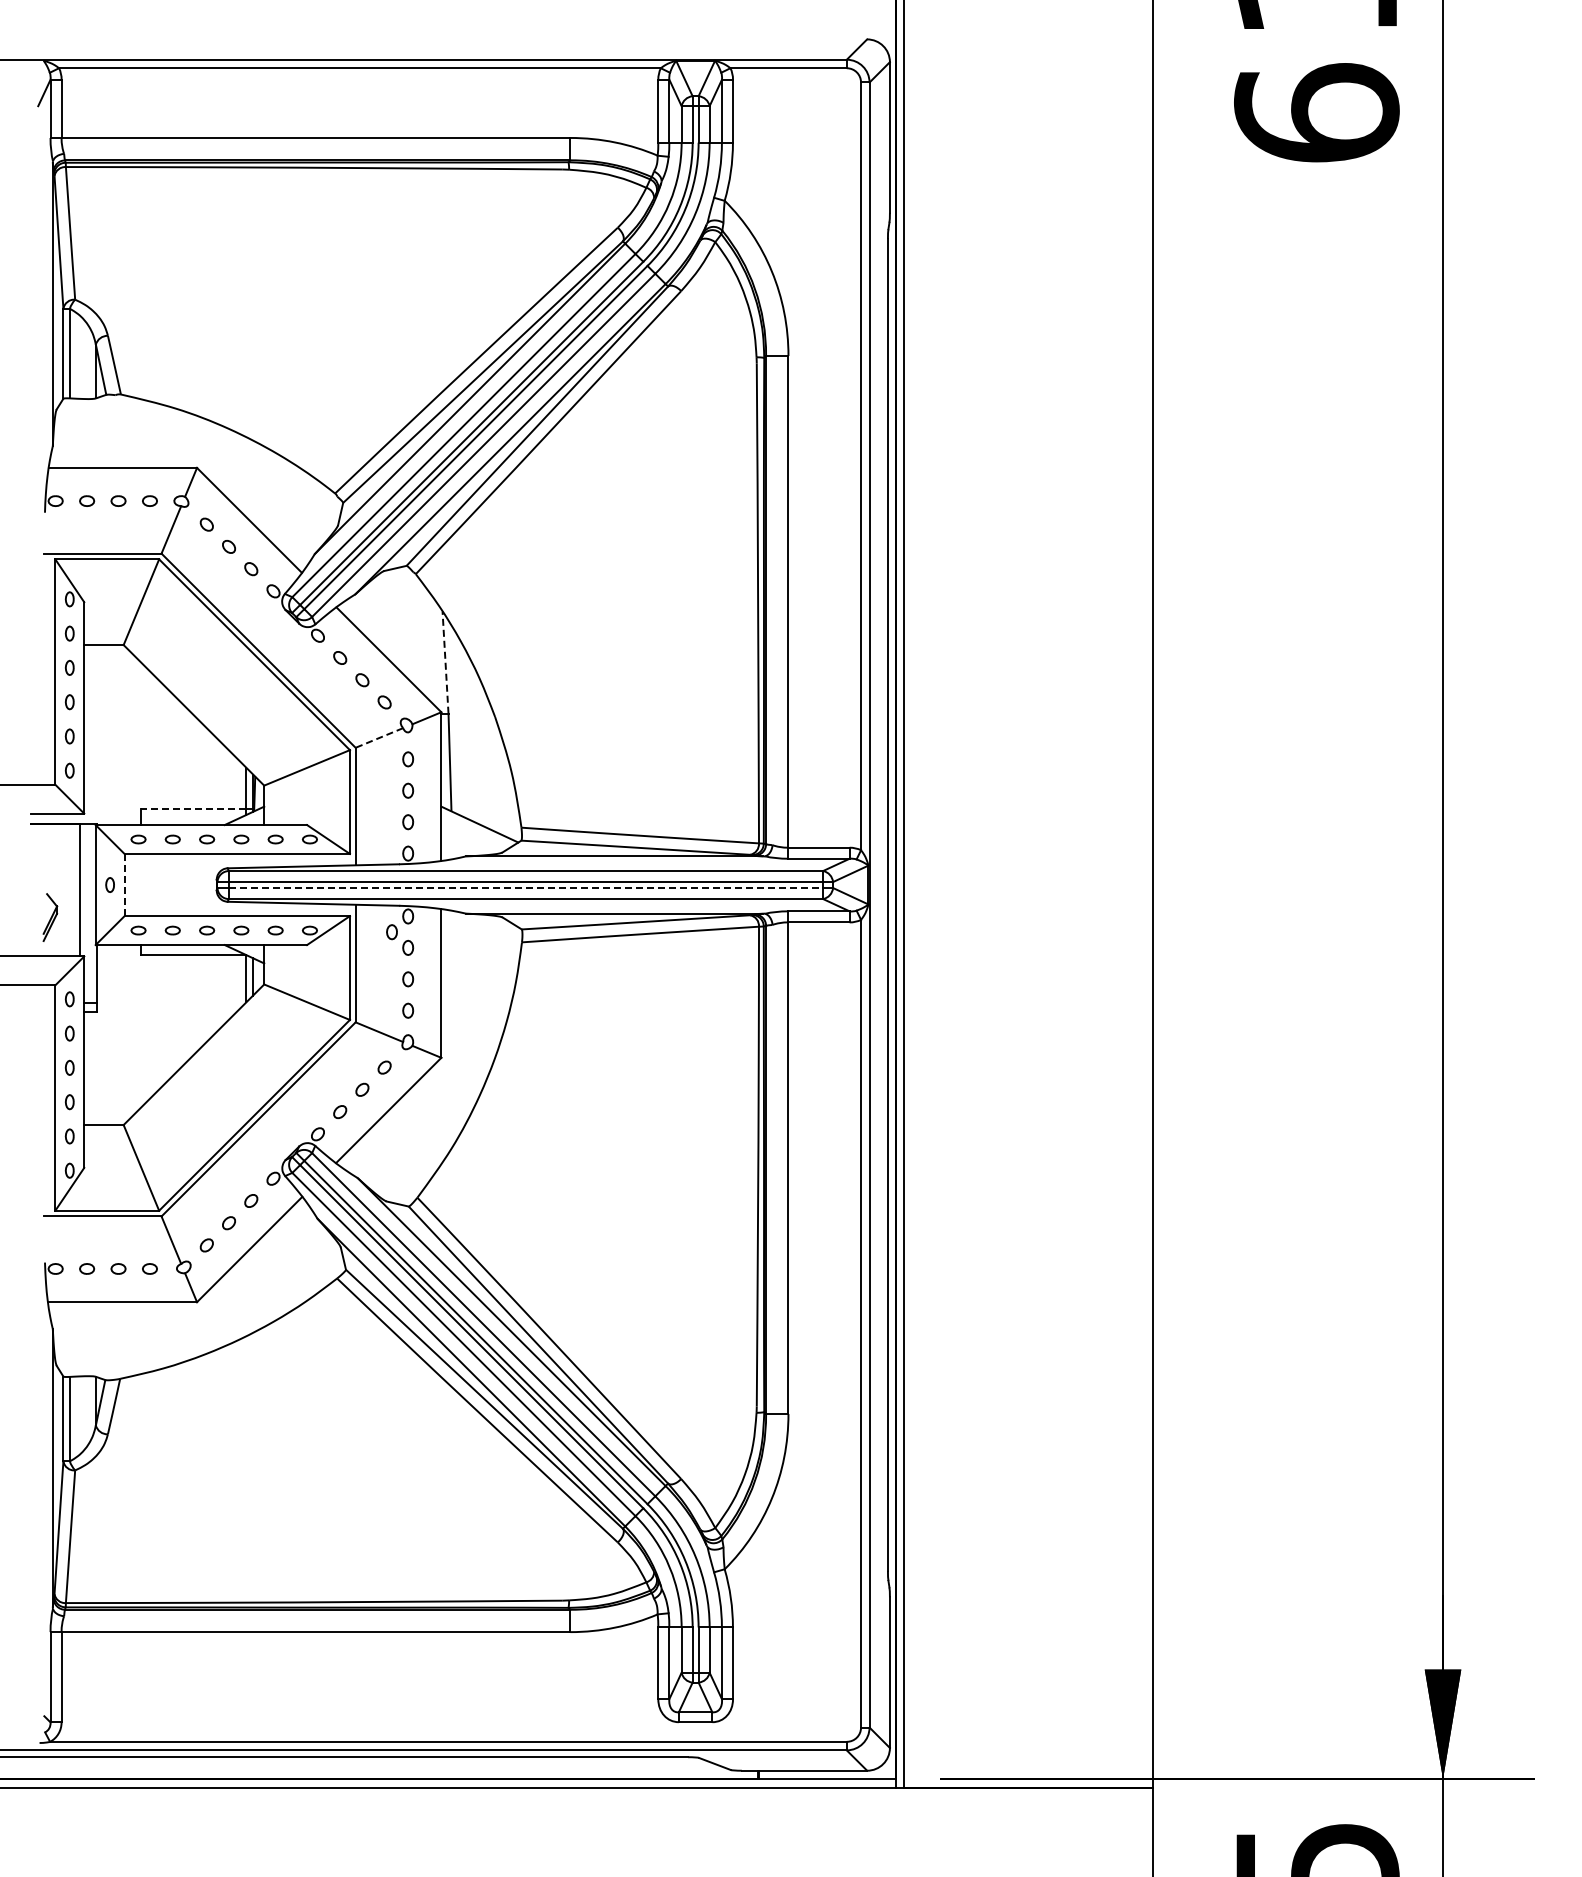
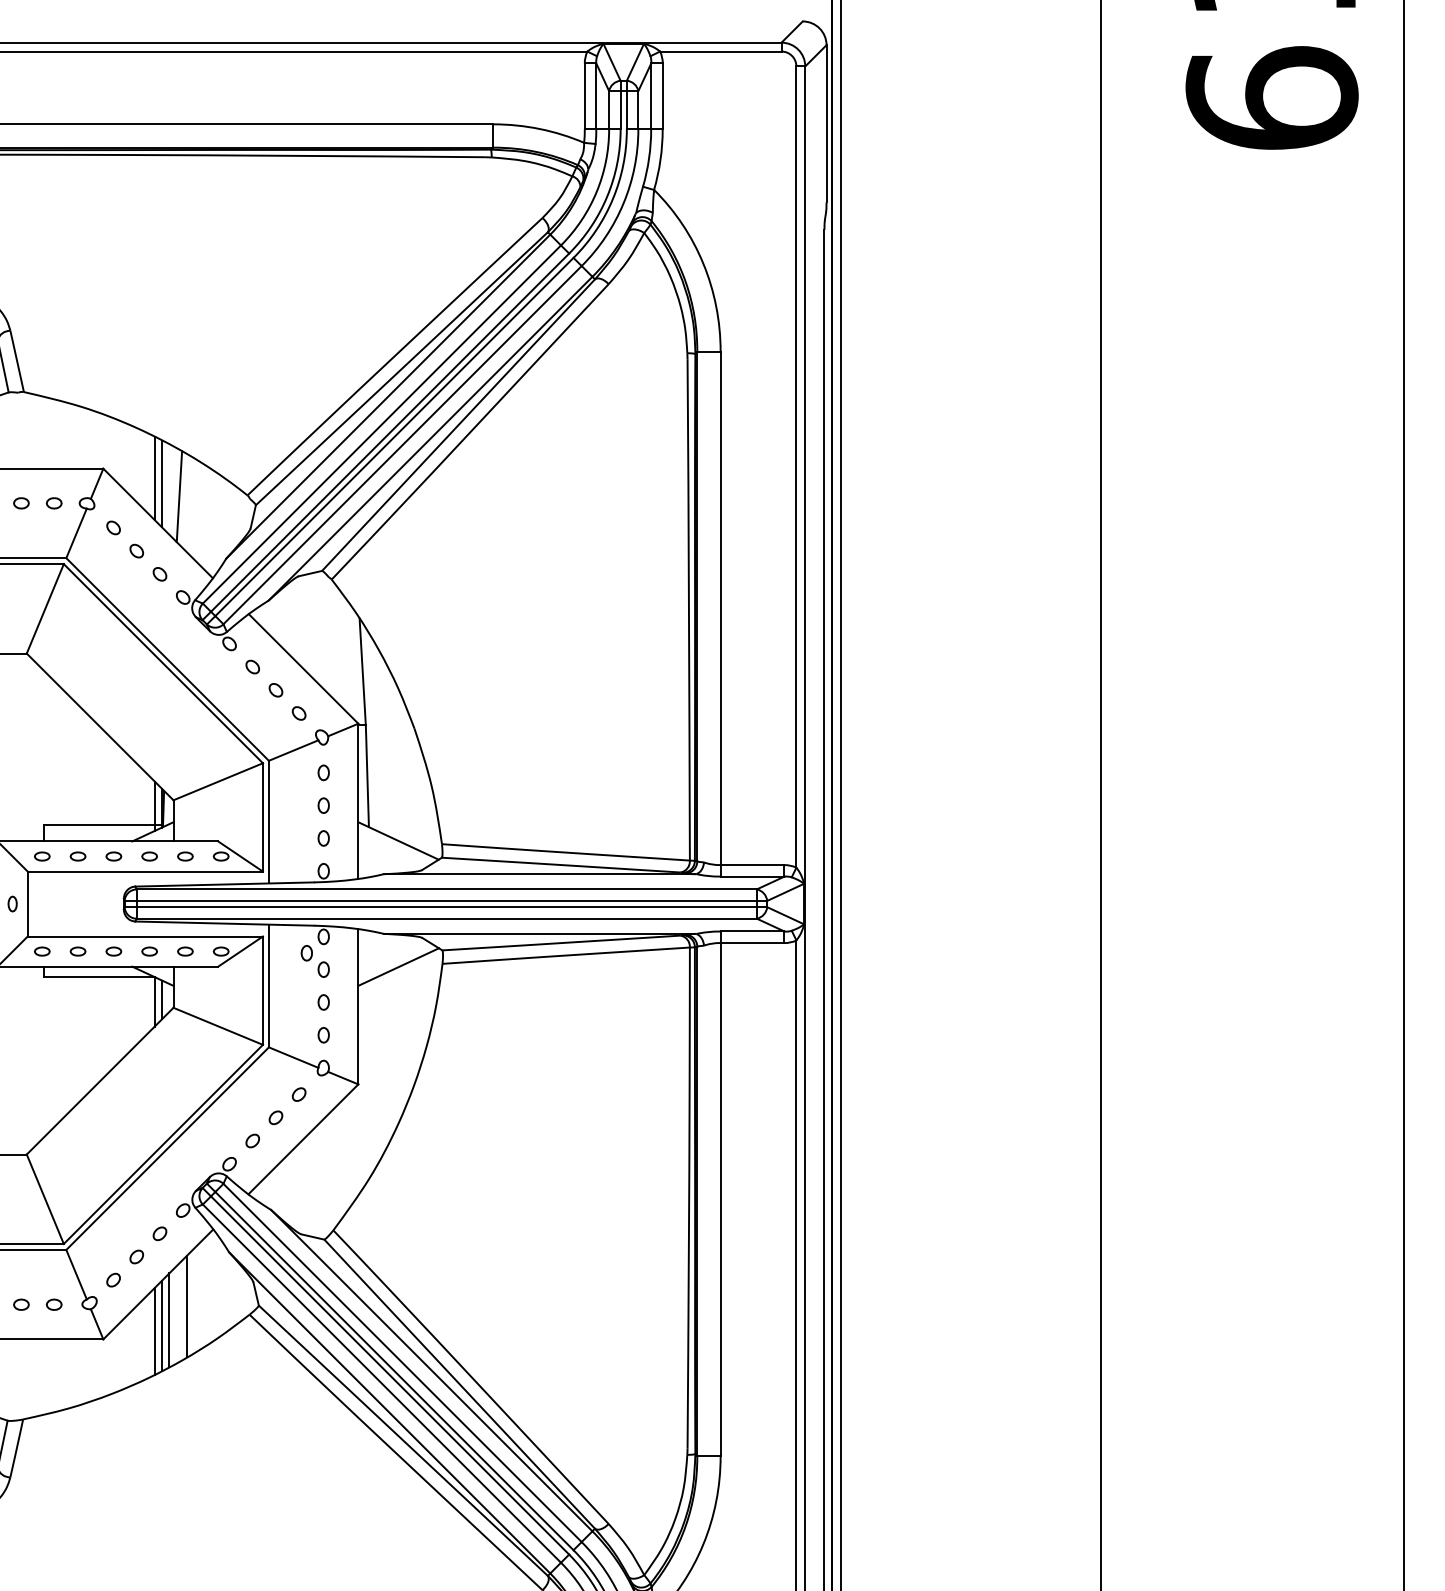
line: (246, 477) -> (154, 478), added
line: (253, 482) -> (162, 483), added
line: (269, 494) -> (178, 496), added
line: (445, 662) -> (362, 671), dashed -> solid
line: (379, 737) -> (293, 750), dashed -> solid
line: (193, 809) -> (99, 825), dashed -> solid
line: (124, 884) -> (27, 903), dashed -> solid
line: (526, 888) -> (447, 907), dashed -> solid
line: (479, 945) -> (398, 967), added
line: (277, 1270) -> (187, 1306), added
line: (260, 1283) -> (169, 1319), added
line: (253, 1289) -> (162, 1326), added
line: (246, 1294) -> (154, 1331), added

